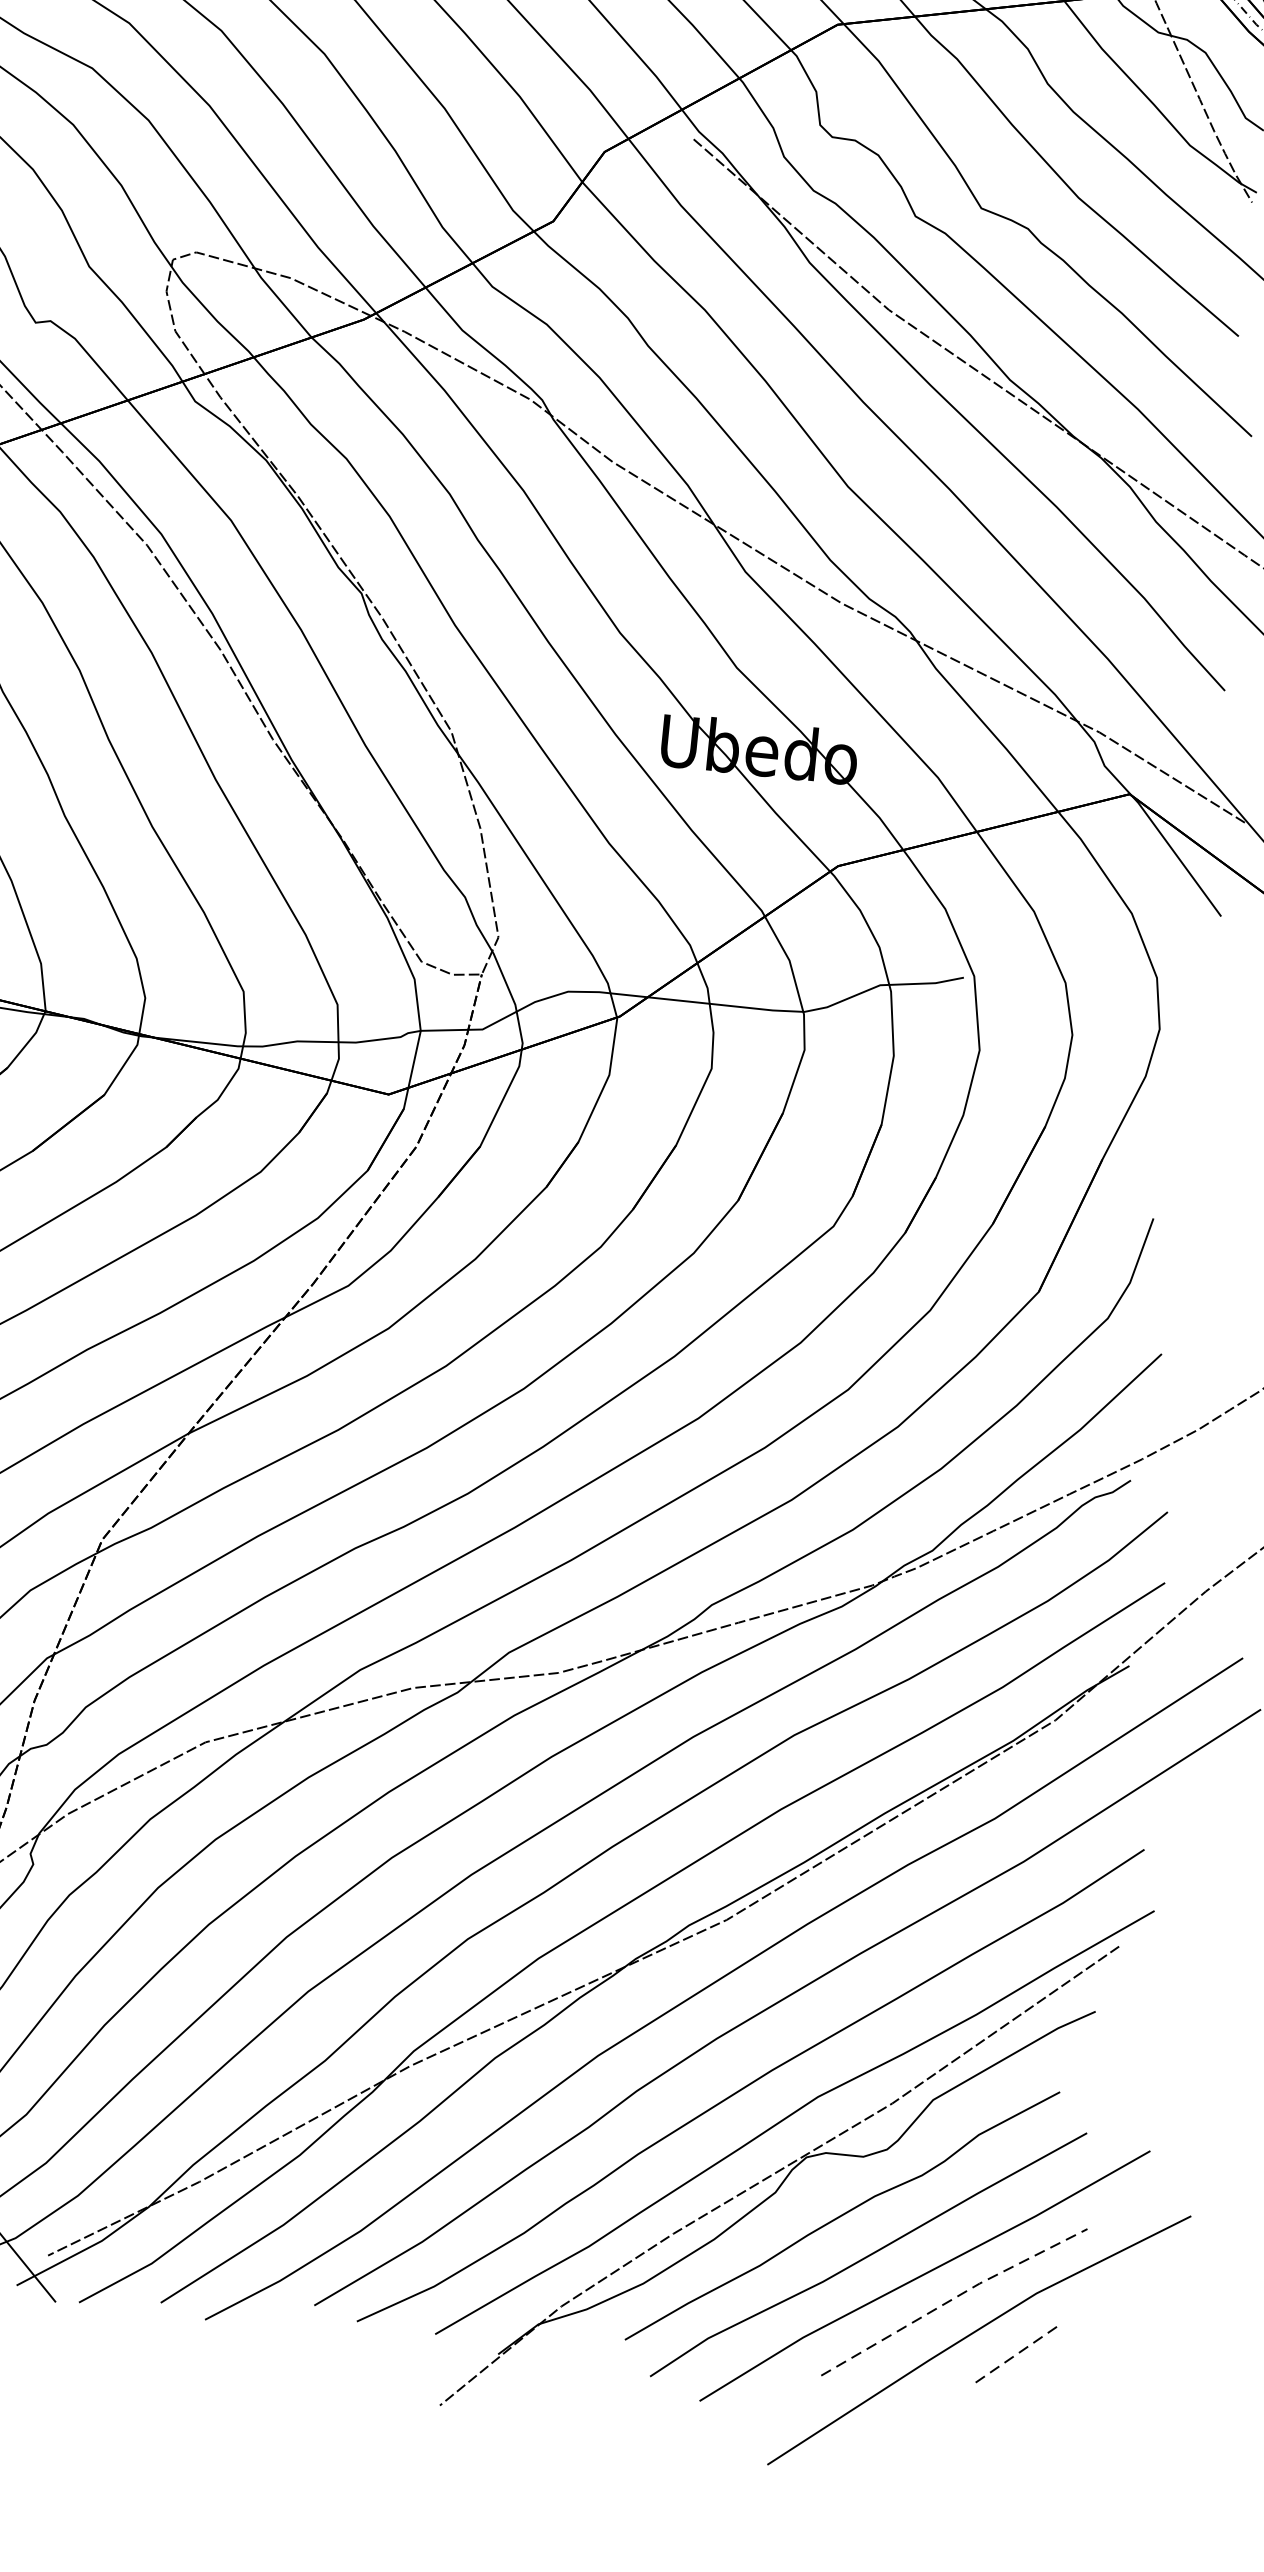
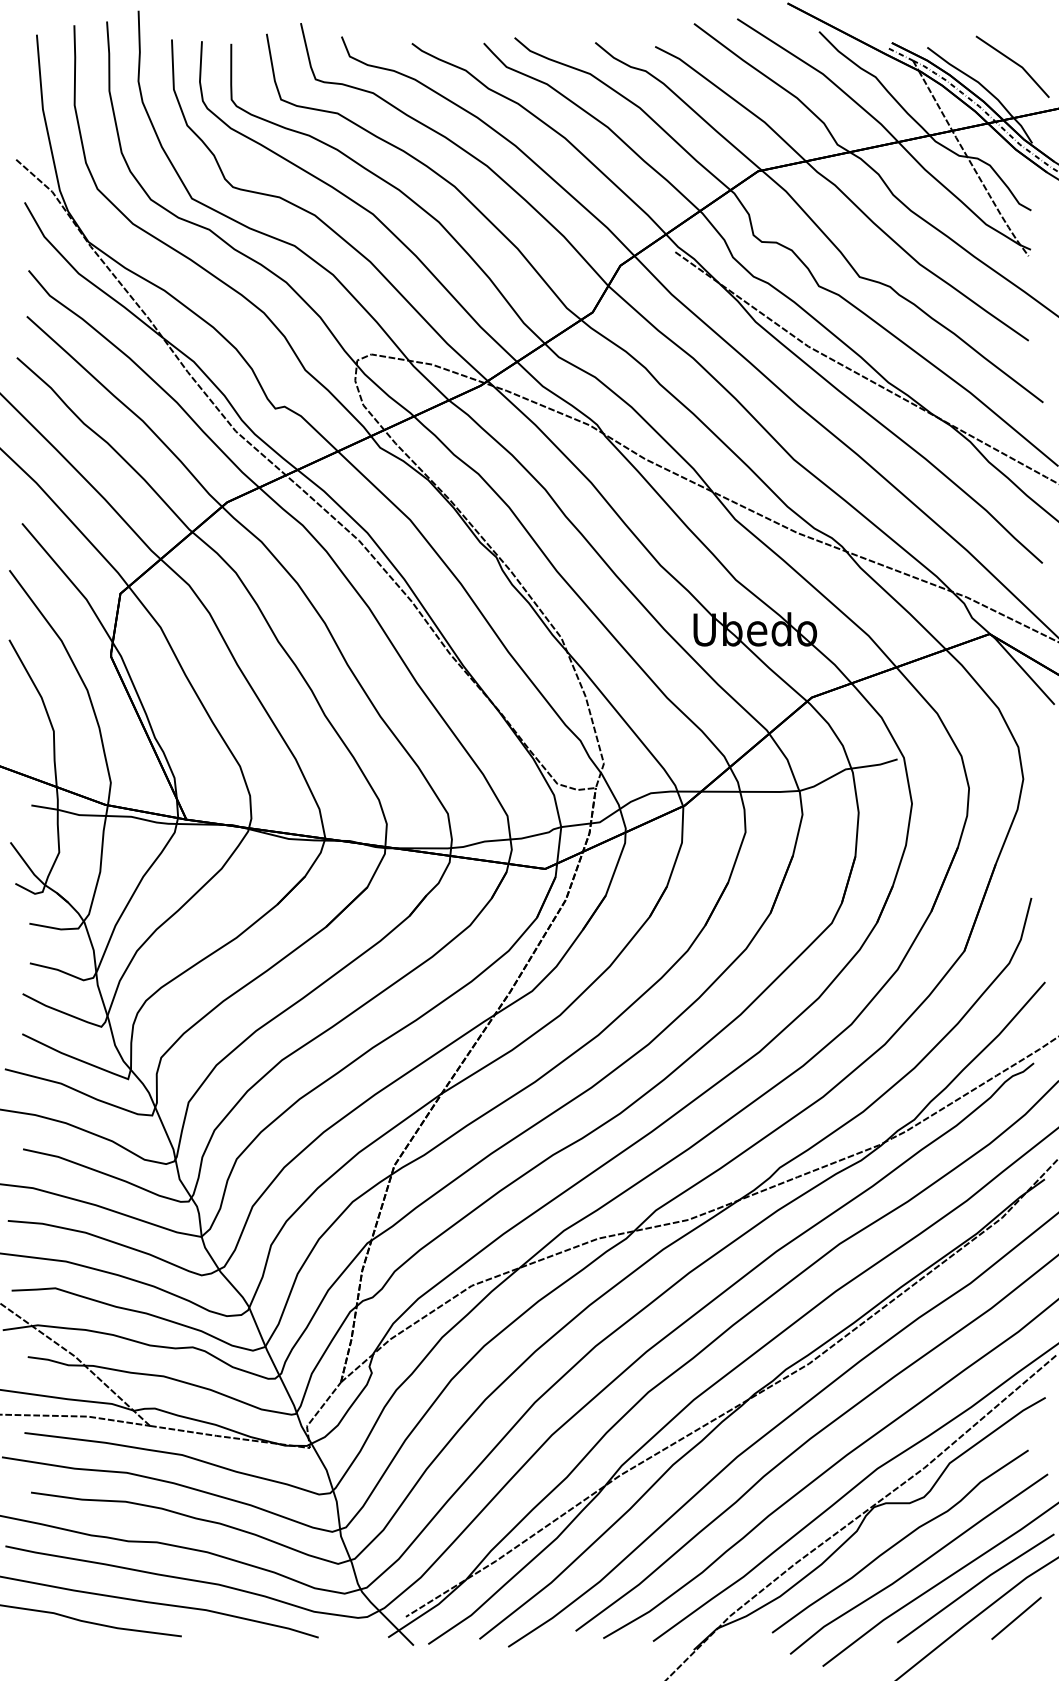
line: (952, 2298) -> (974, 1586), dashed -> solid
line: (1013, 2356) -> (1016, 1618), dashed -> solid

